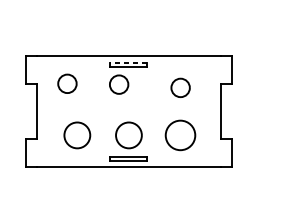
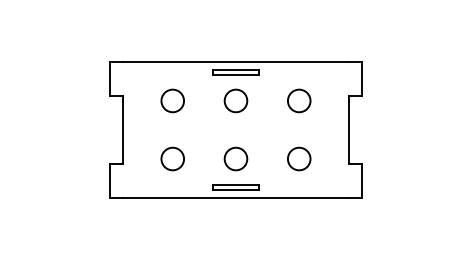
line: (129, 63) -> (236, 70), dashed -> solid
circle: (67, 83) -> (172, 100), moved
circle: (118, 84) -> (235, 100), moved
circle: (77, 134) -> (172, 158), size x0.71
circle: (128, 134) -> (235, 158), size x0.71
circle: (180, 134) -> (299, 158), size x0.62

